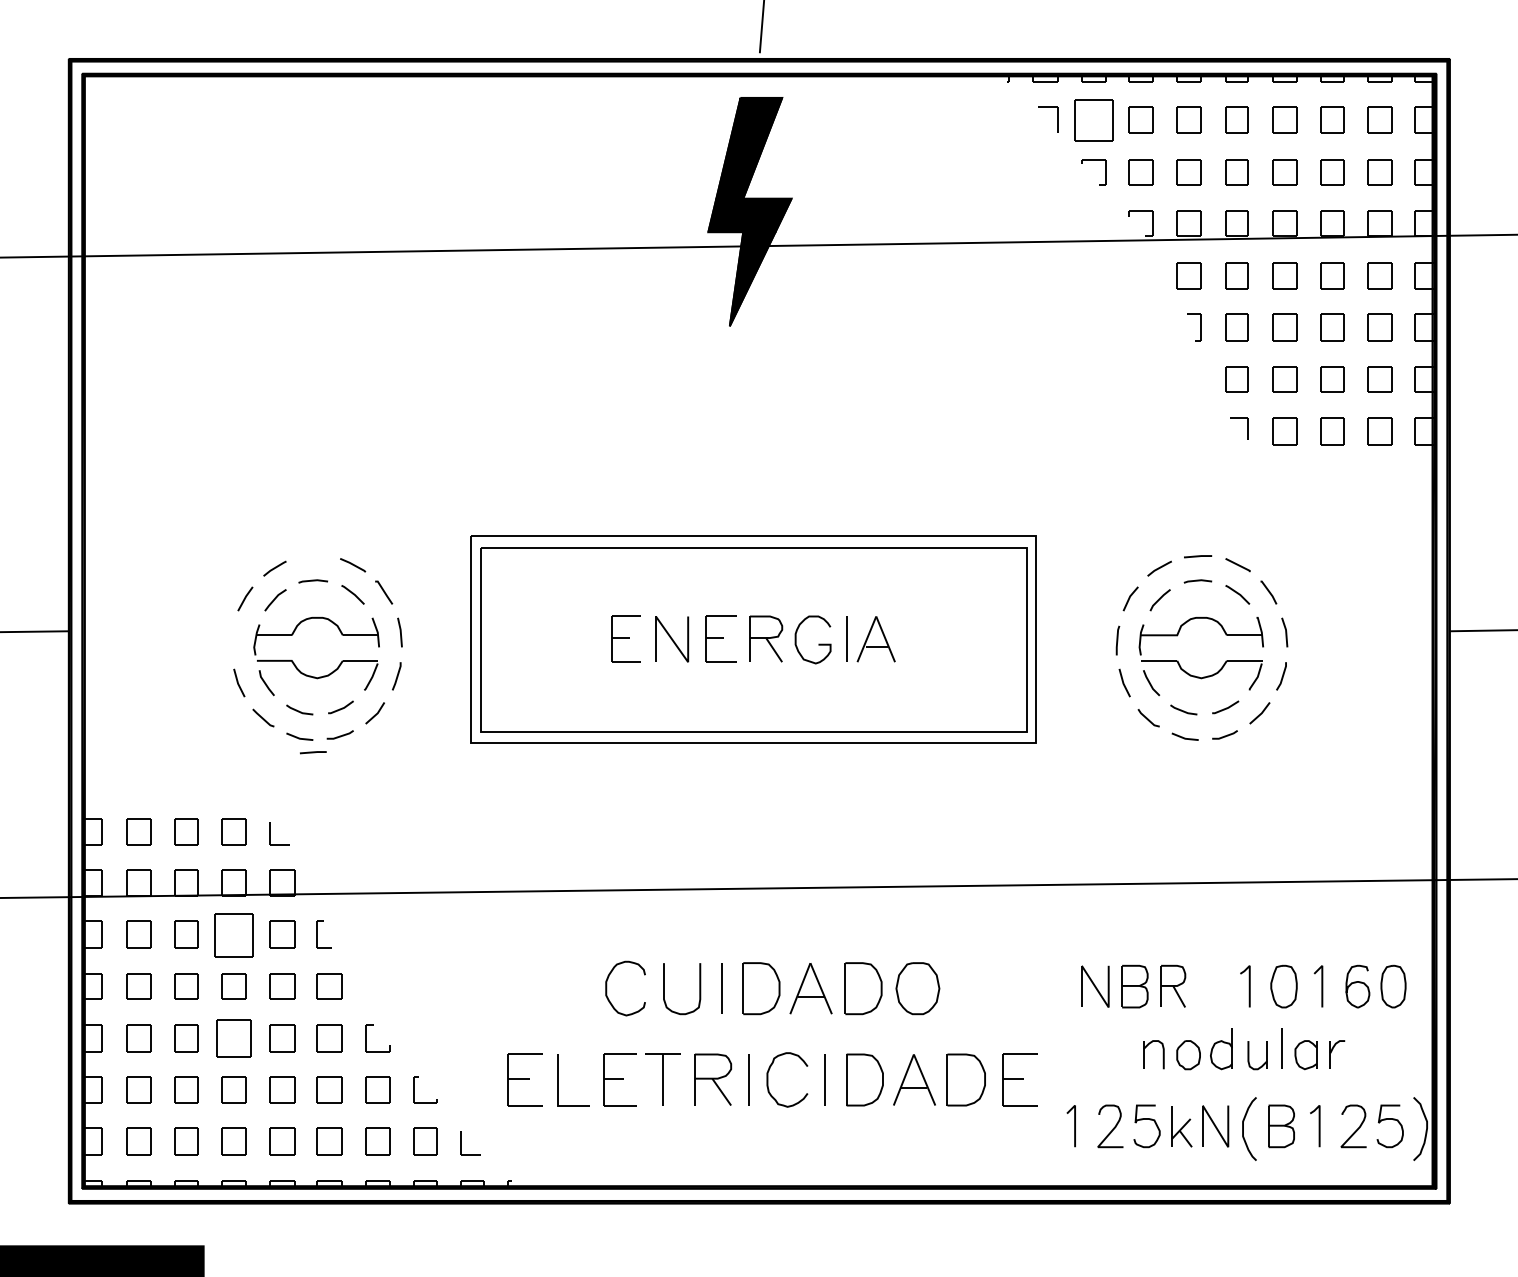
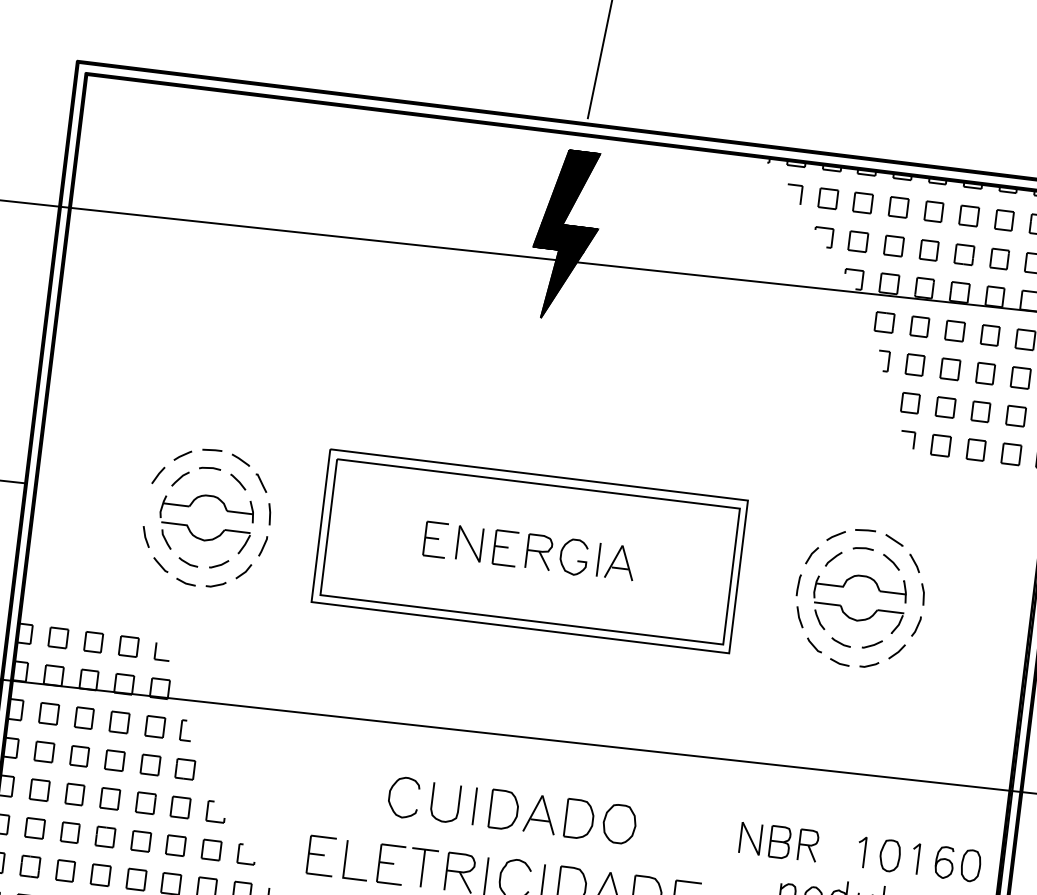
part: (1093, 119) -> (828, 198), size x0.62
line: (313, 752) -> (212, 450), moved
part: (233, 934) -> (119, 722), size x0.62
part: (233, 1038) -> (109, 798), size x0.71

